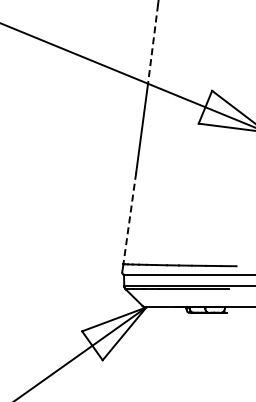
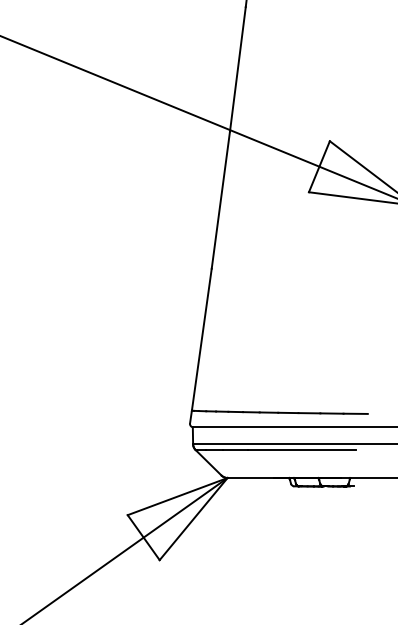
line: (152, 45) -> (237, 70), dashed -> solid
line: (129, 219) -> (201, 341), dashed -> solid

